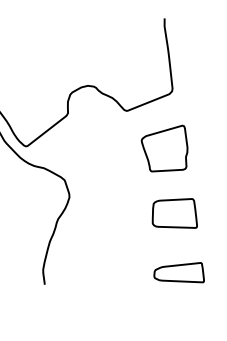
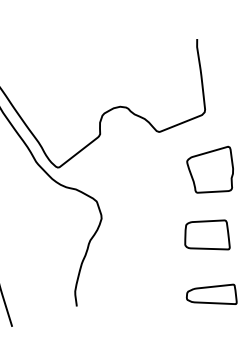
part: (163, 148) -> (209, 169), moved

